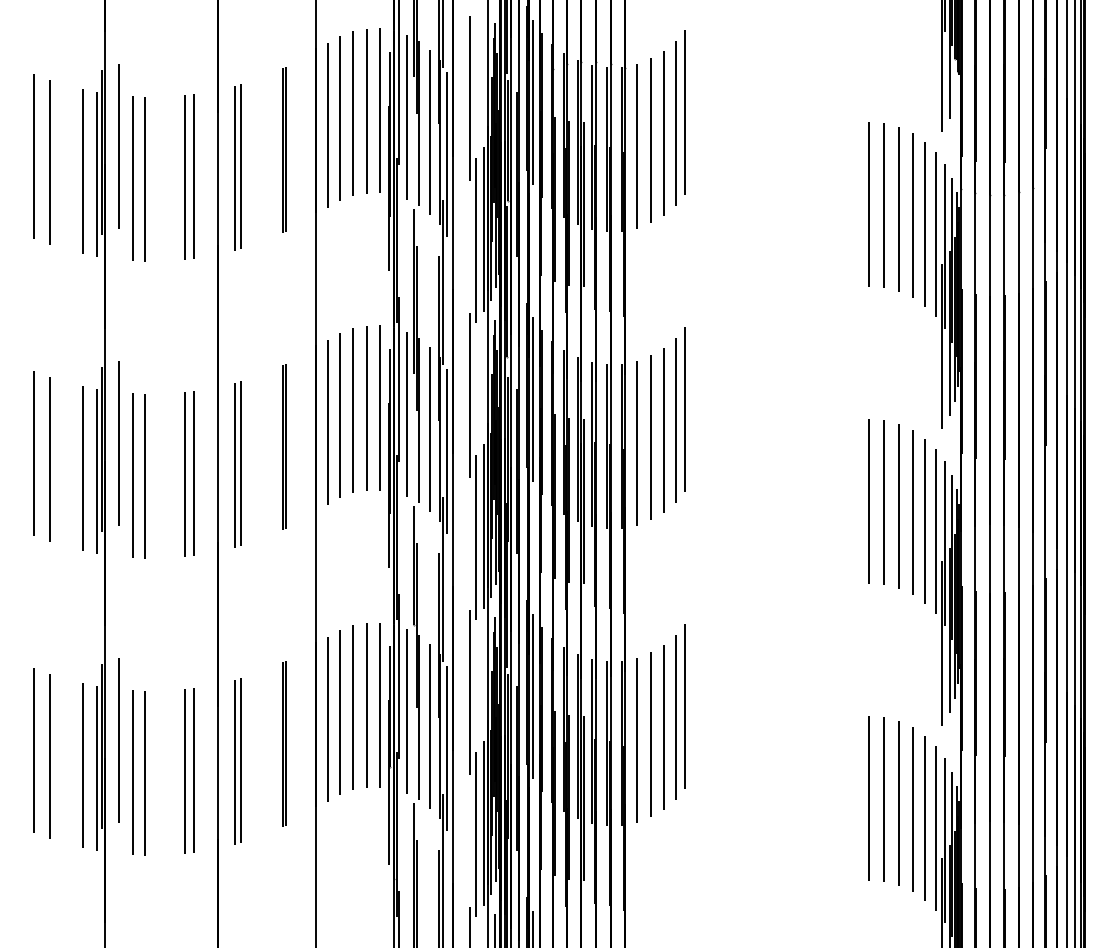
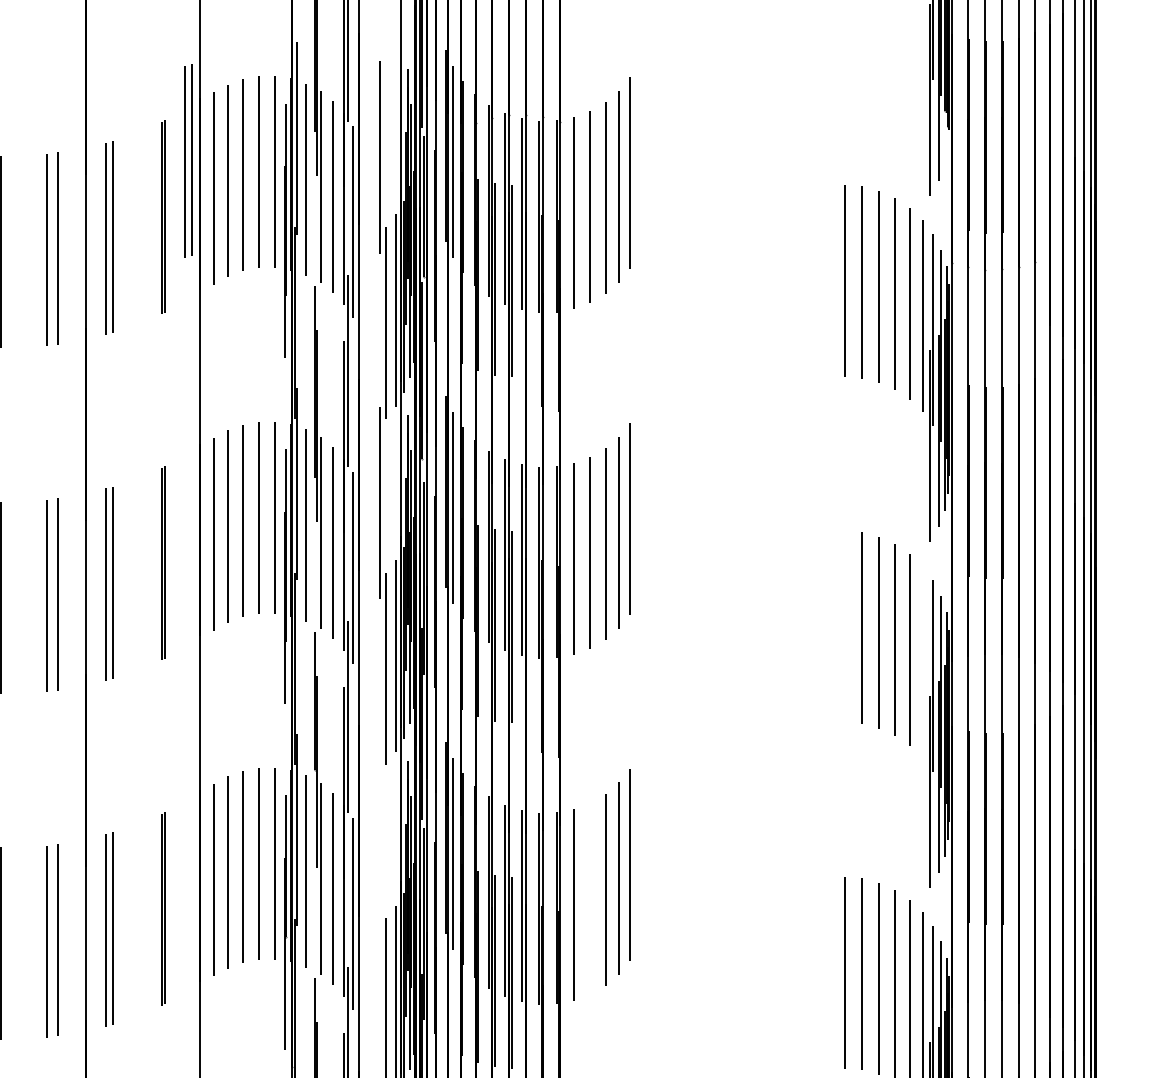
part: (305, 101) -> (187, 161), added
line: (869, 501) -> (844, 626), removed
line: (936, 531) -> (922, 661), removed
line: (470, 691) -> (380, 848), removed
line: (650, 734) -> (589, 898), removed

